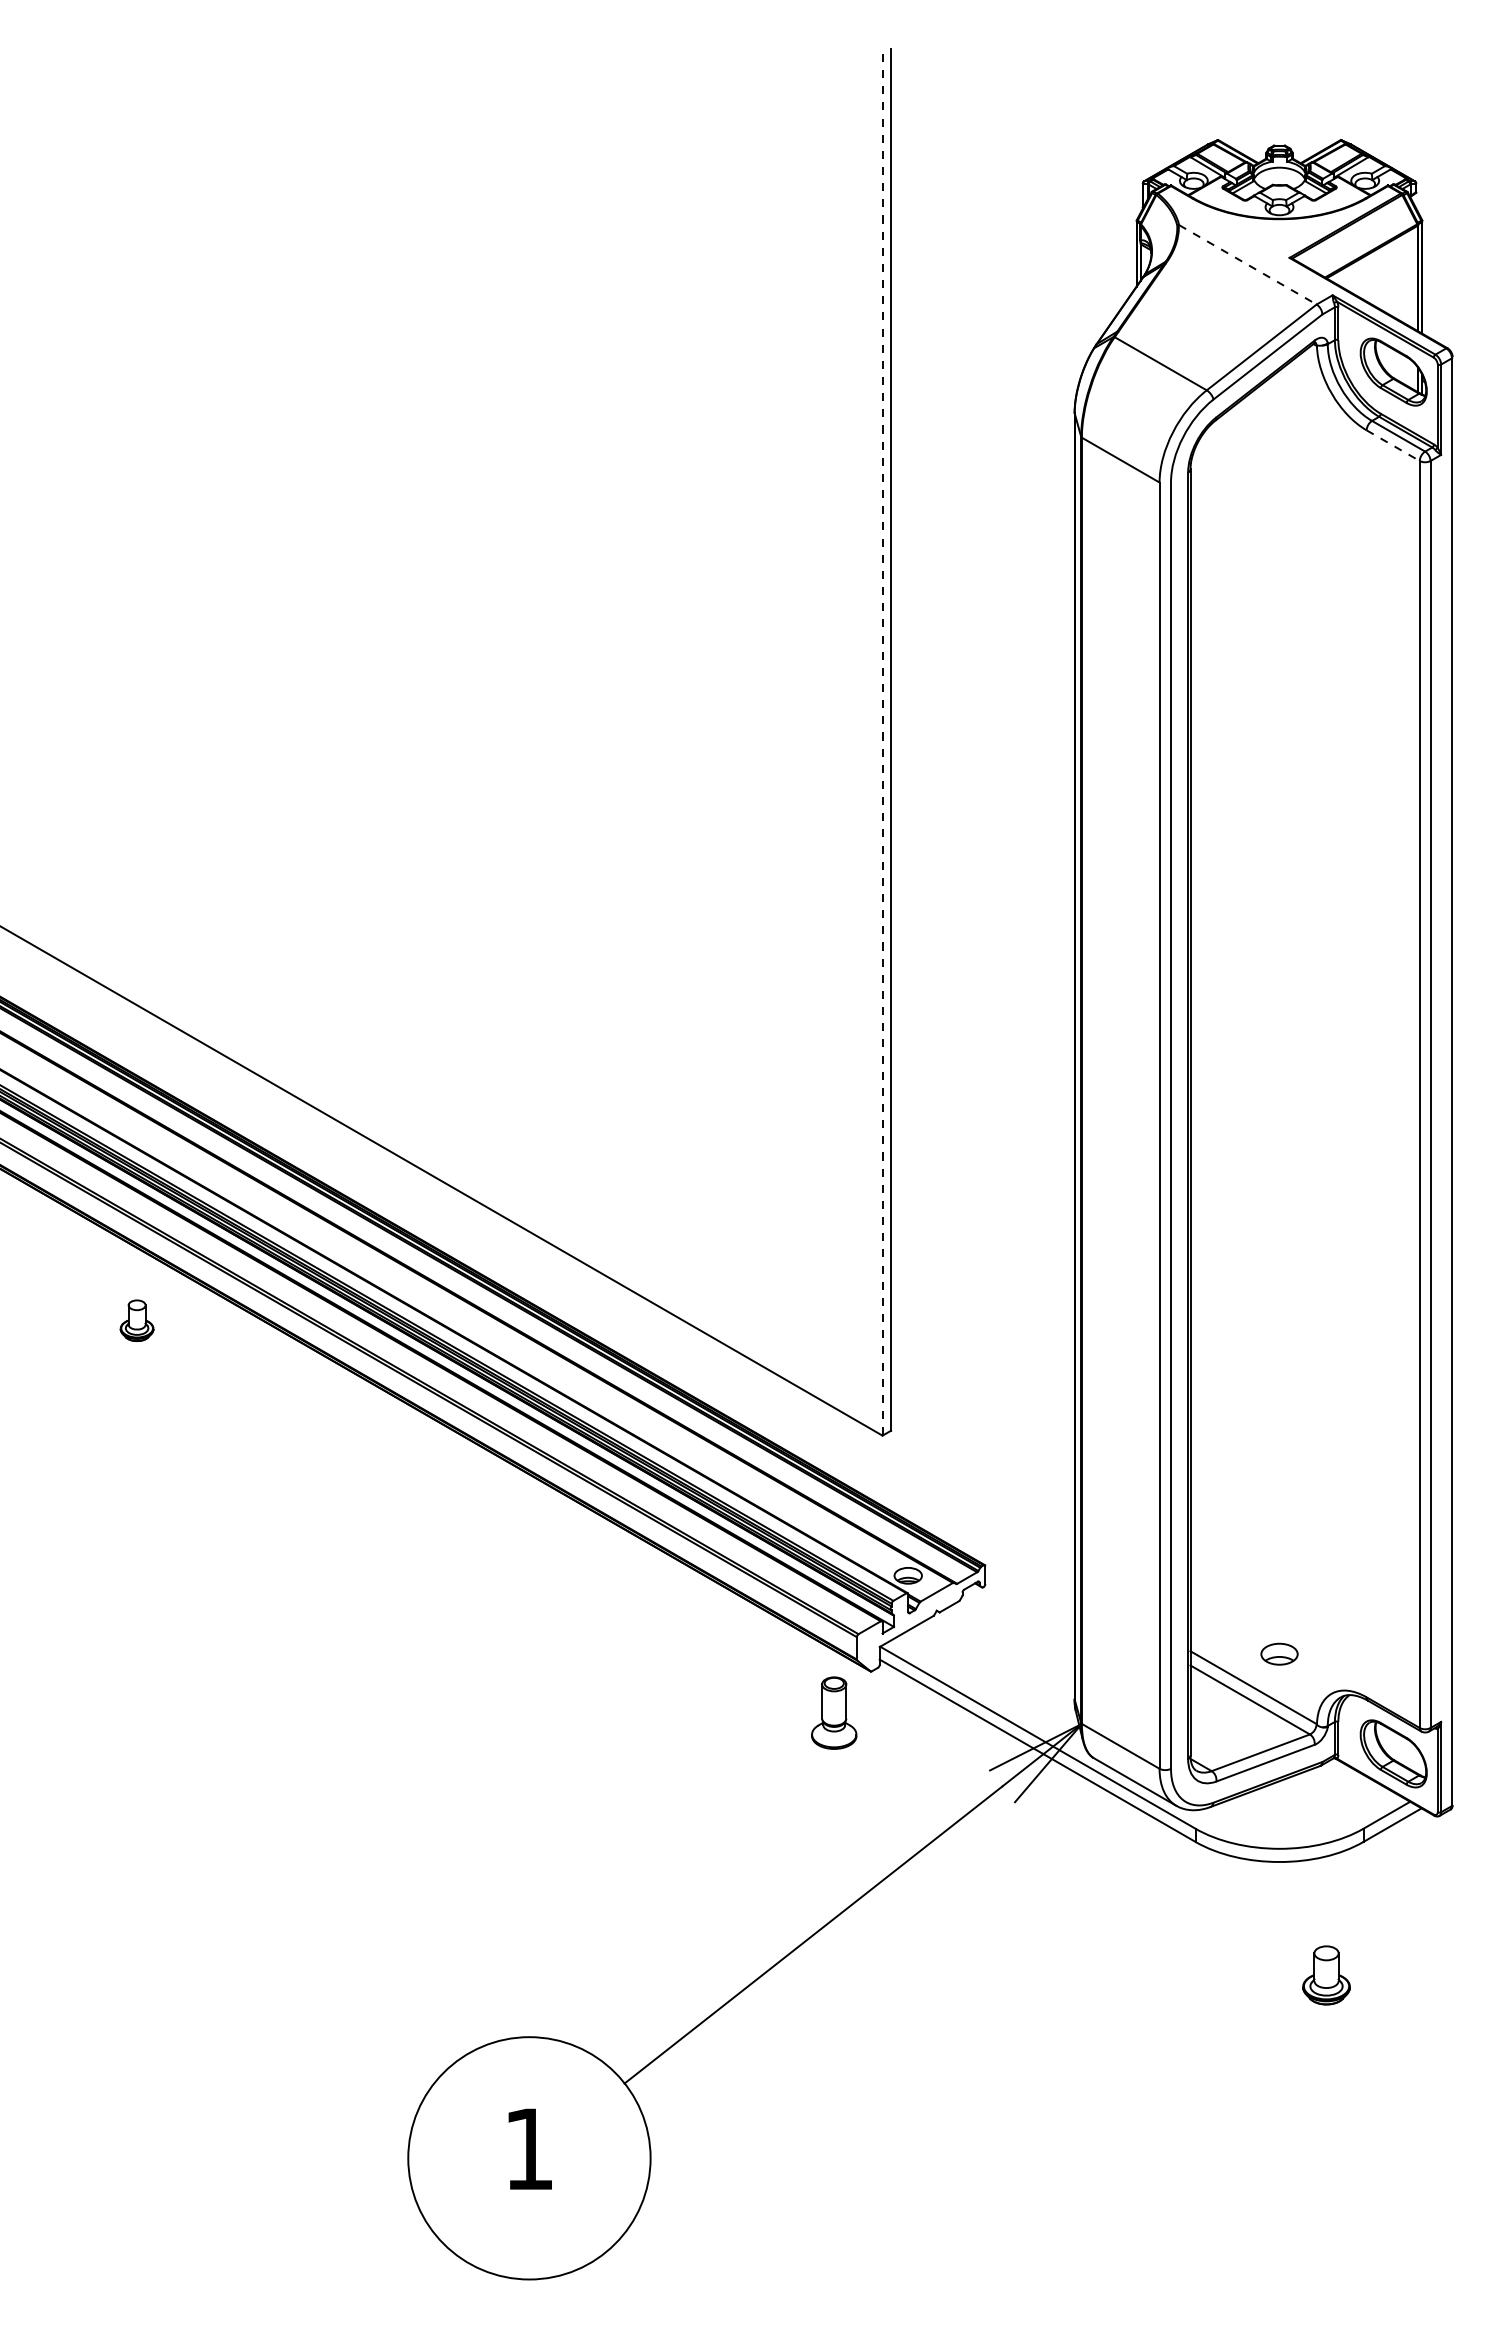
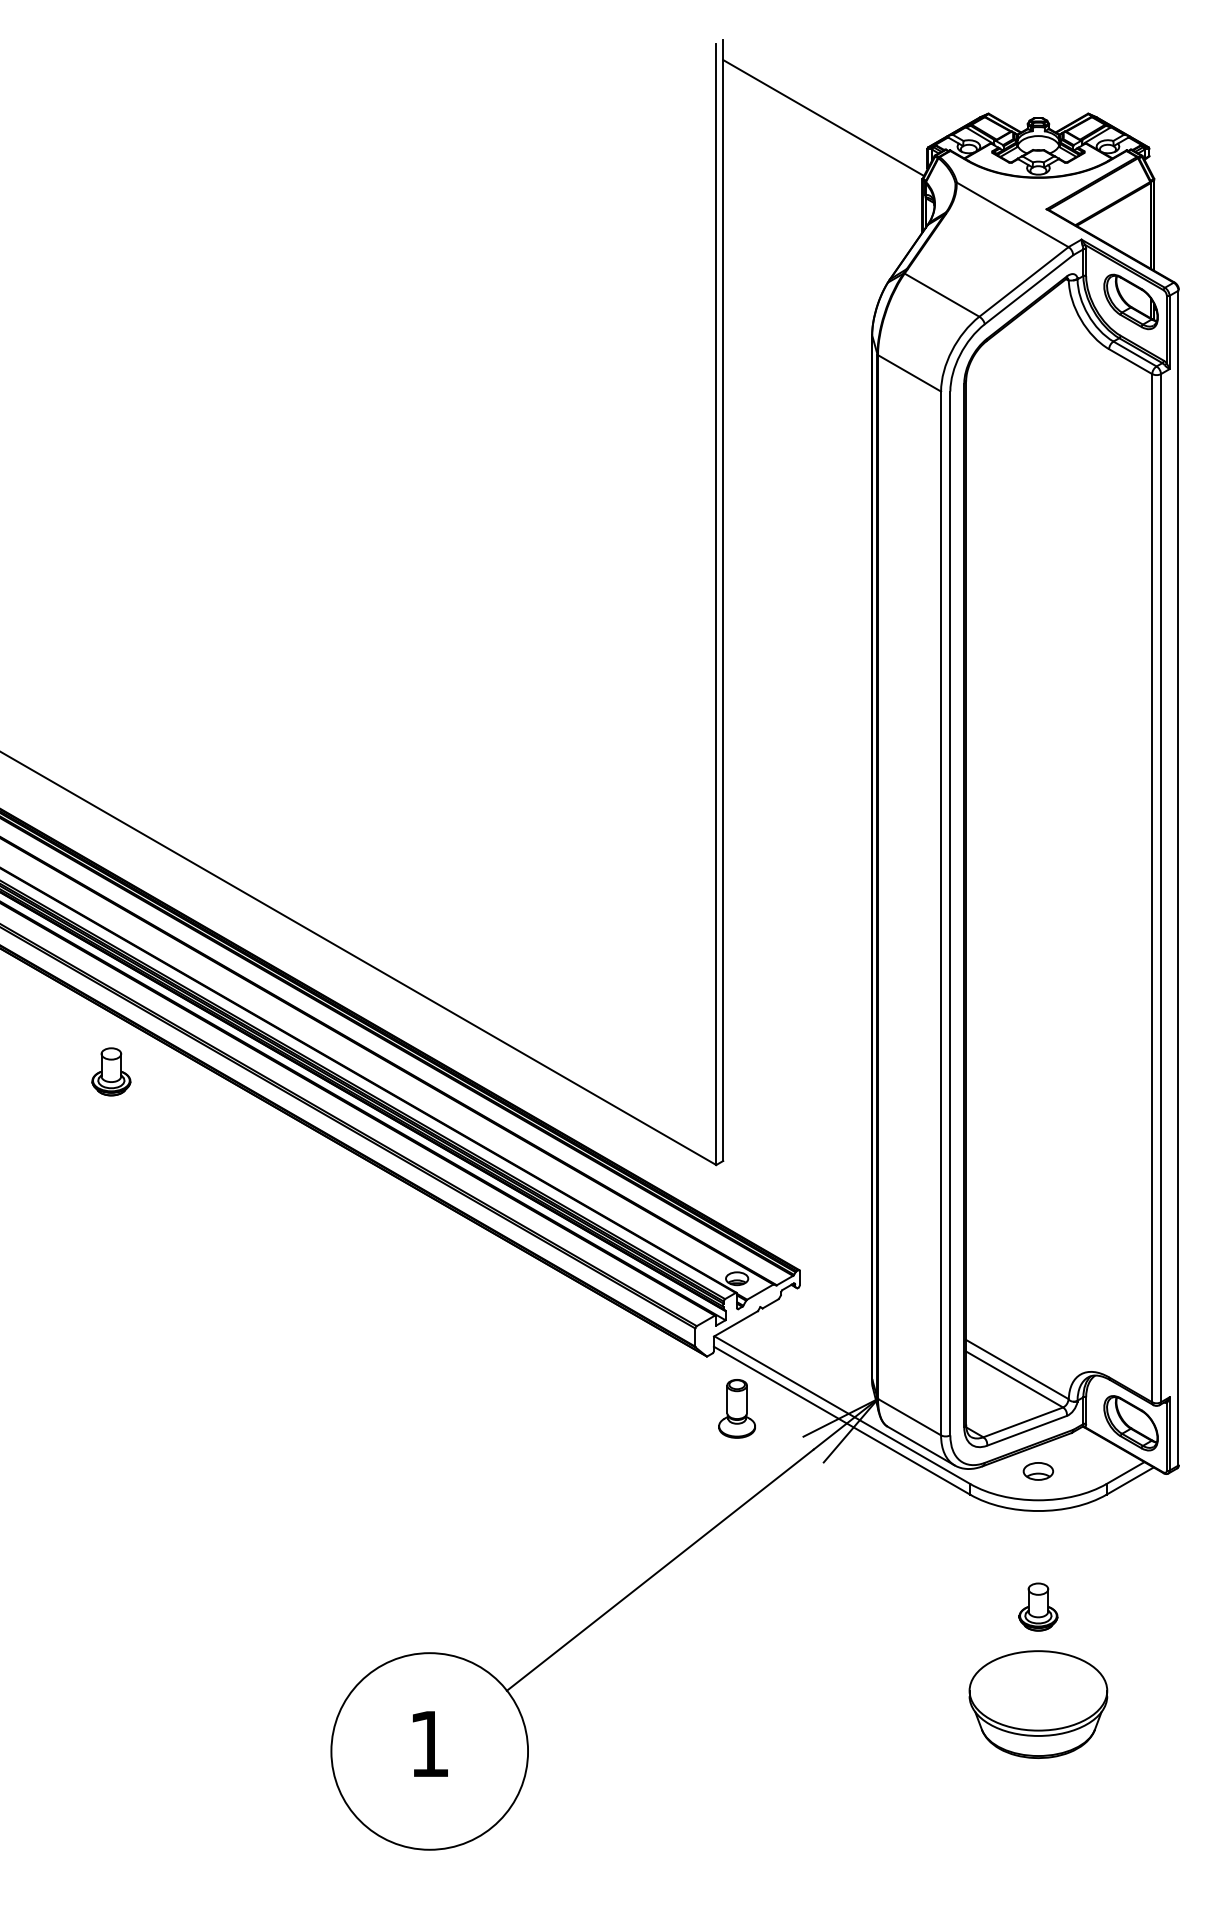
line: (1014, 145) -> (823, 118), added
line: (1248, 265) -> (1013, 215), dashed -> solid
line: (1393, 445) -> (1130, 361), dashed -> solid
line: (882, 744) -> (716, 604), dashed -> solid
part: (136, 1320) -> (110, 1071), size x1.43
part: (1279, 1653) -> (1038, 1470), moved
part: (834, 1712) -> (737, 1408), moved
part: (1326, 1975) -> (1038, 1607), moved
part: (1279, 2100) -> (1038, 1704), added

